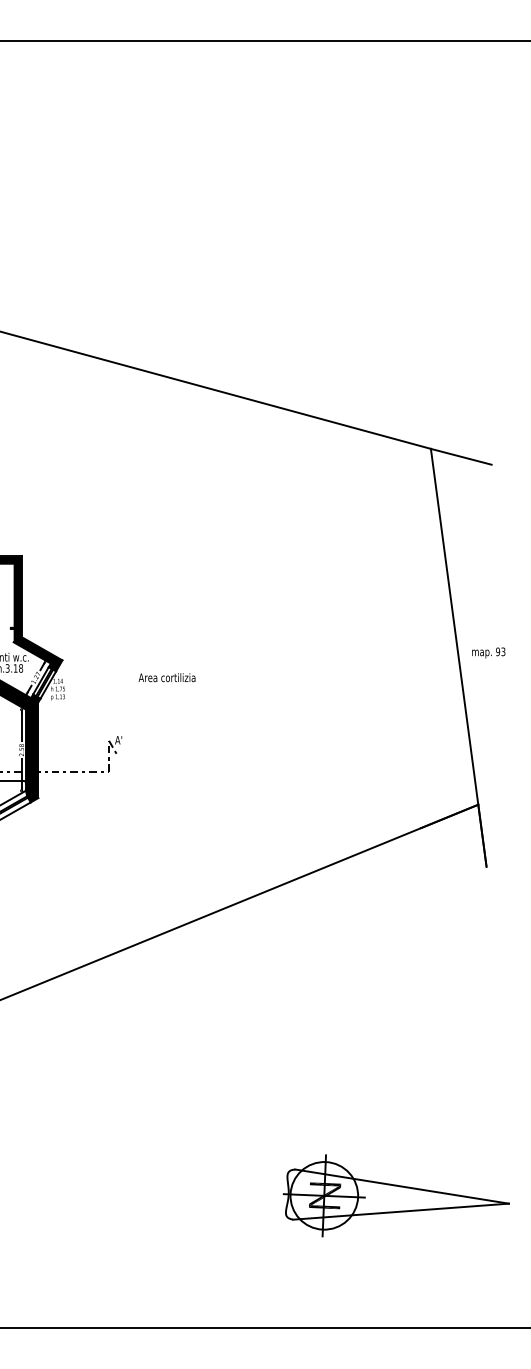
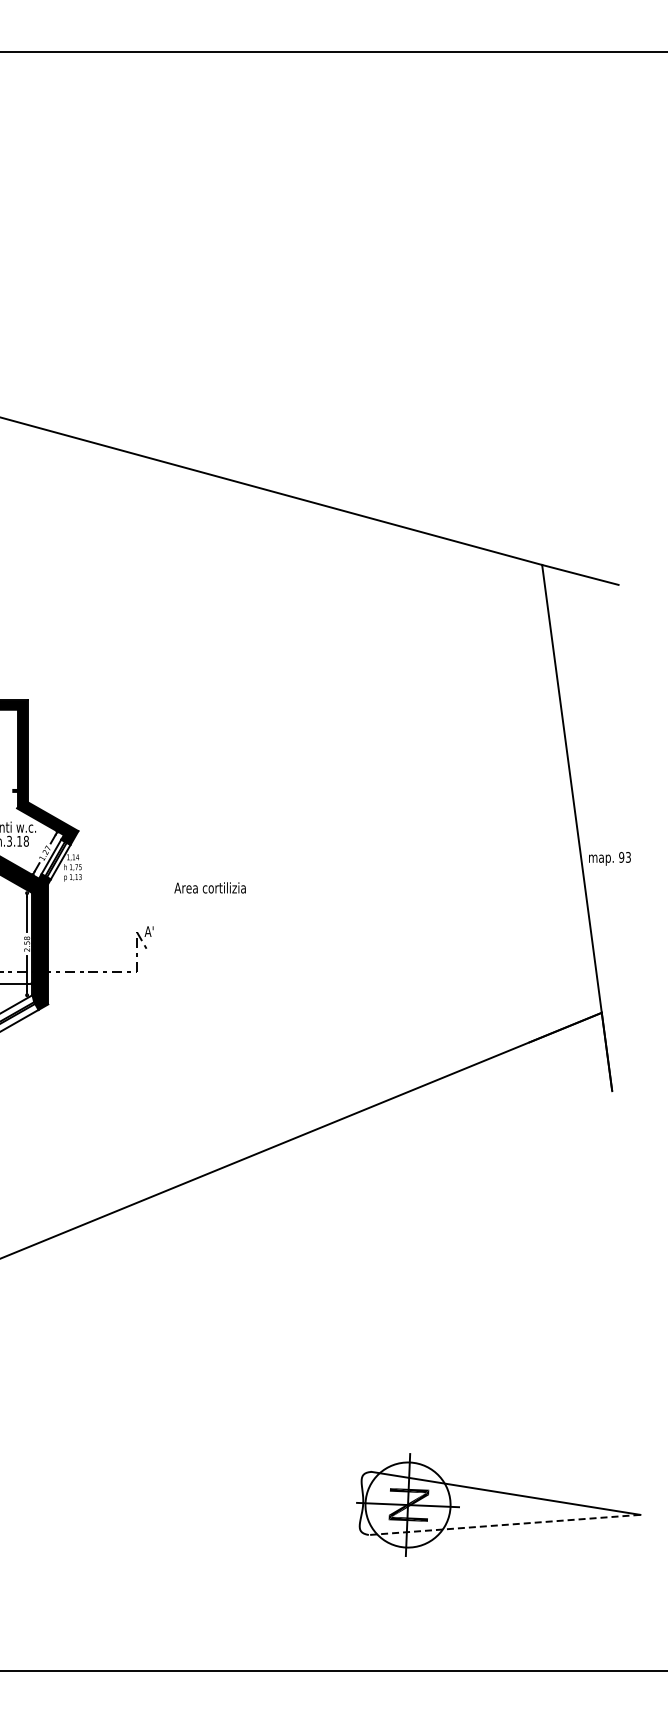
text: (488, 652) -> (609, 858), moved
text: (166, 677) -> (209, 887), moved
line: (400, 1211) -> (504, 1524), solid -> dashed

